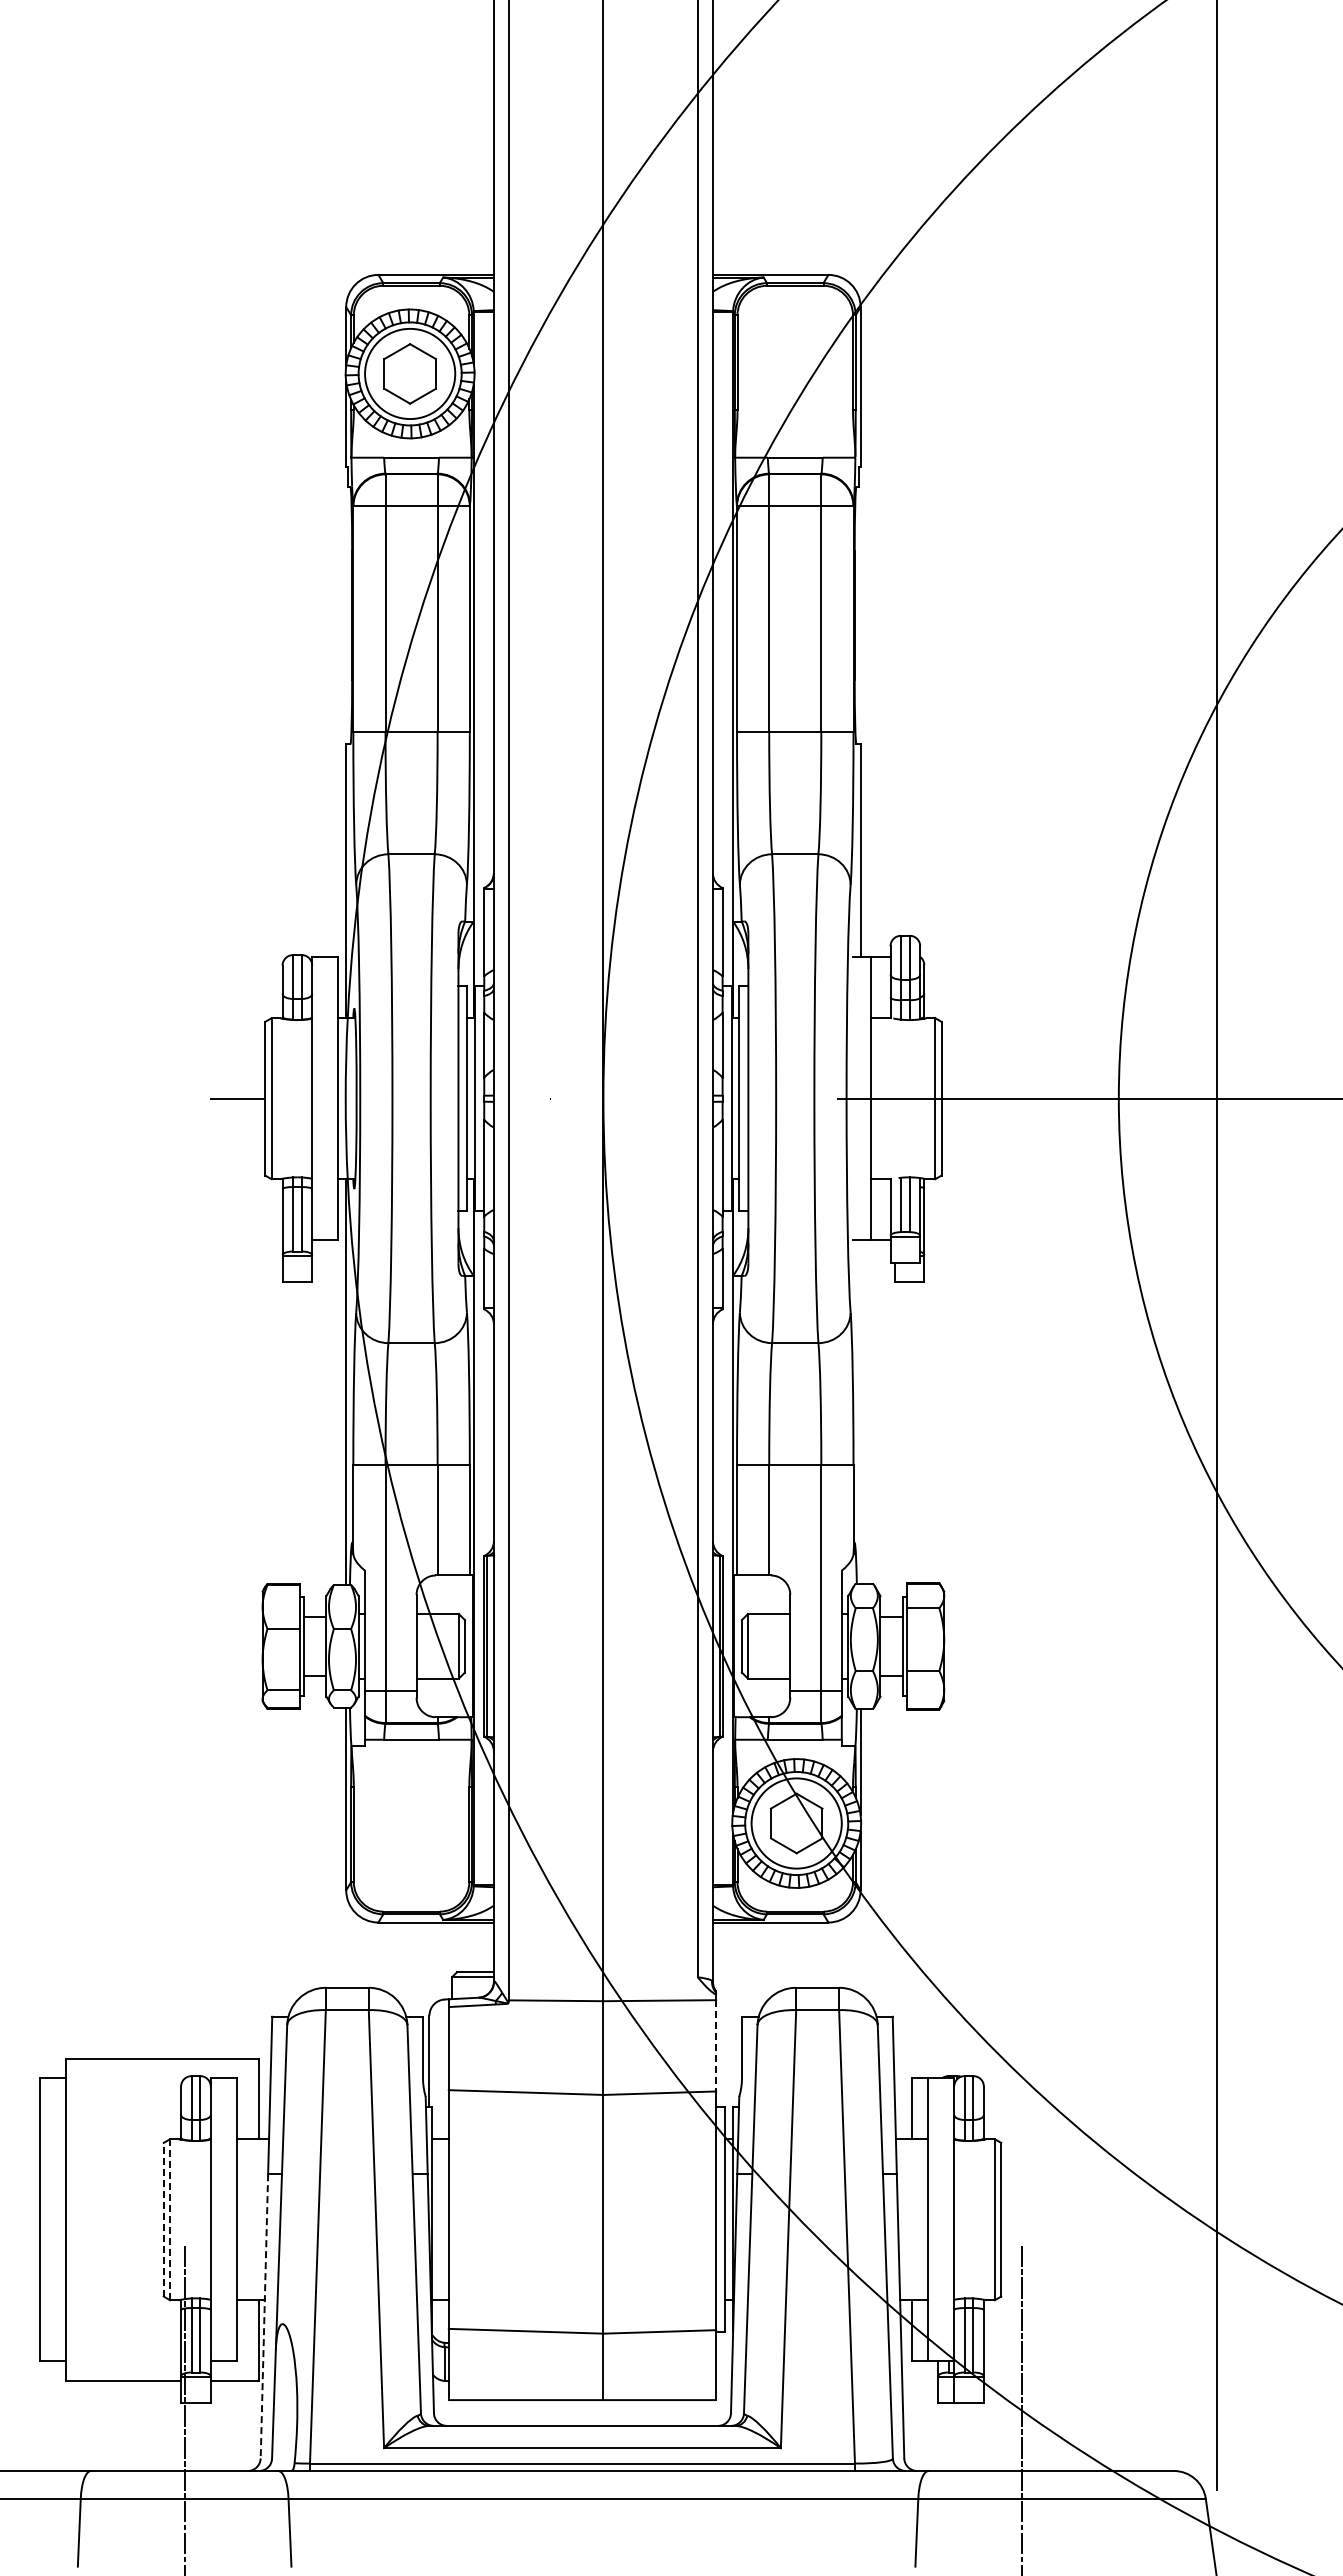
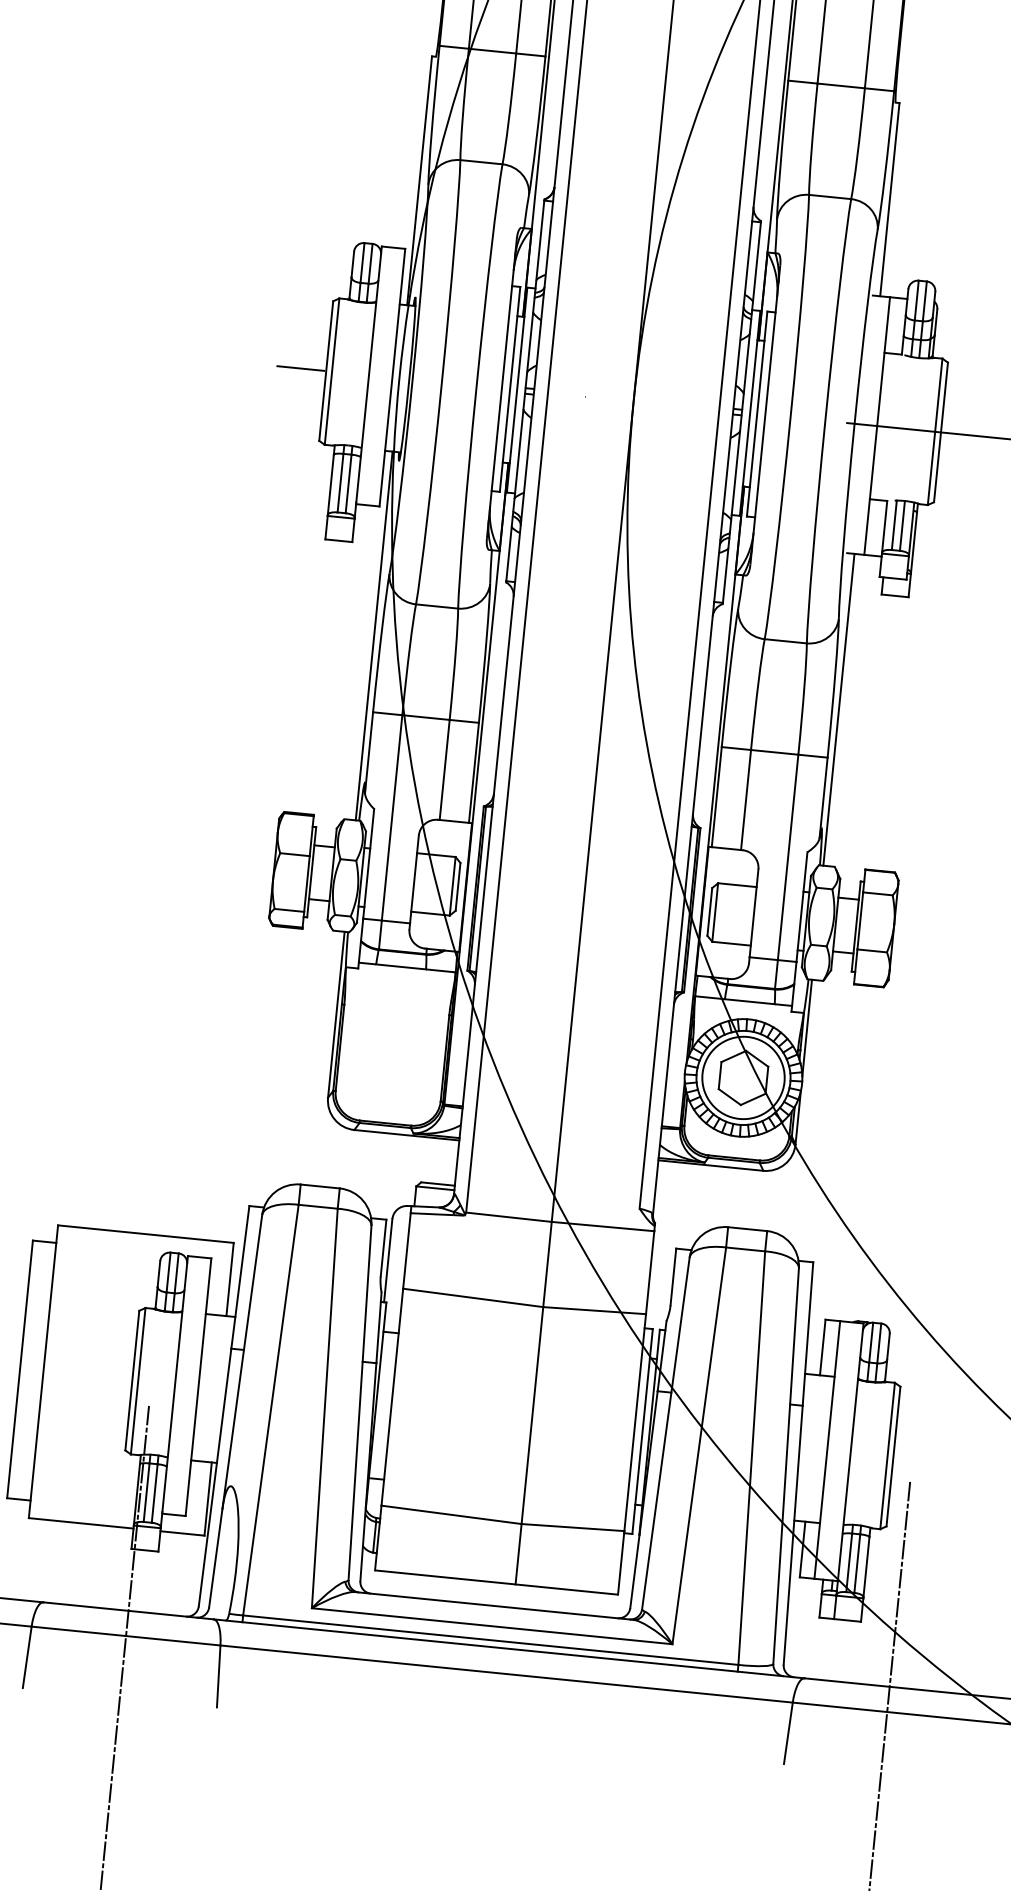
line: (860, 1411) -> (838, 709), added
line: (716, 2045) -> (650, 1272), dashed -> solid
line: (163, 2219) -> (132, 1380), dashed -> solid
line: (170, 2219) -> (138, 1381), dashed -> solid
line: (264, 2316) -> (215, 1477), dashed -> solid

